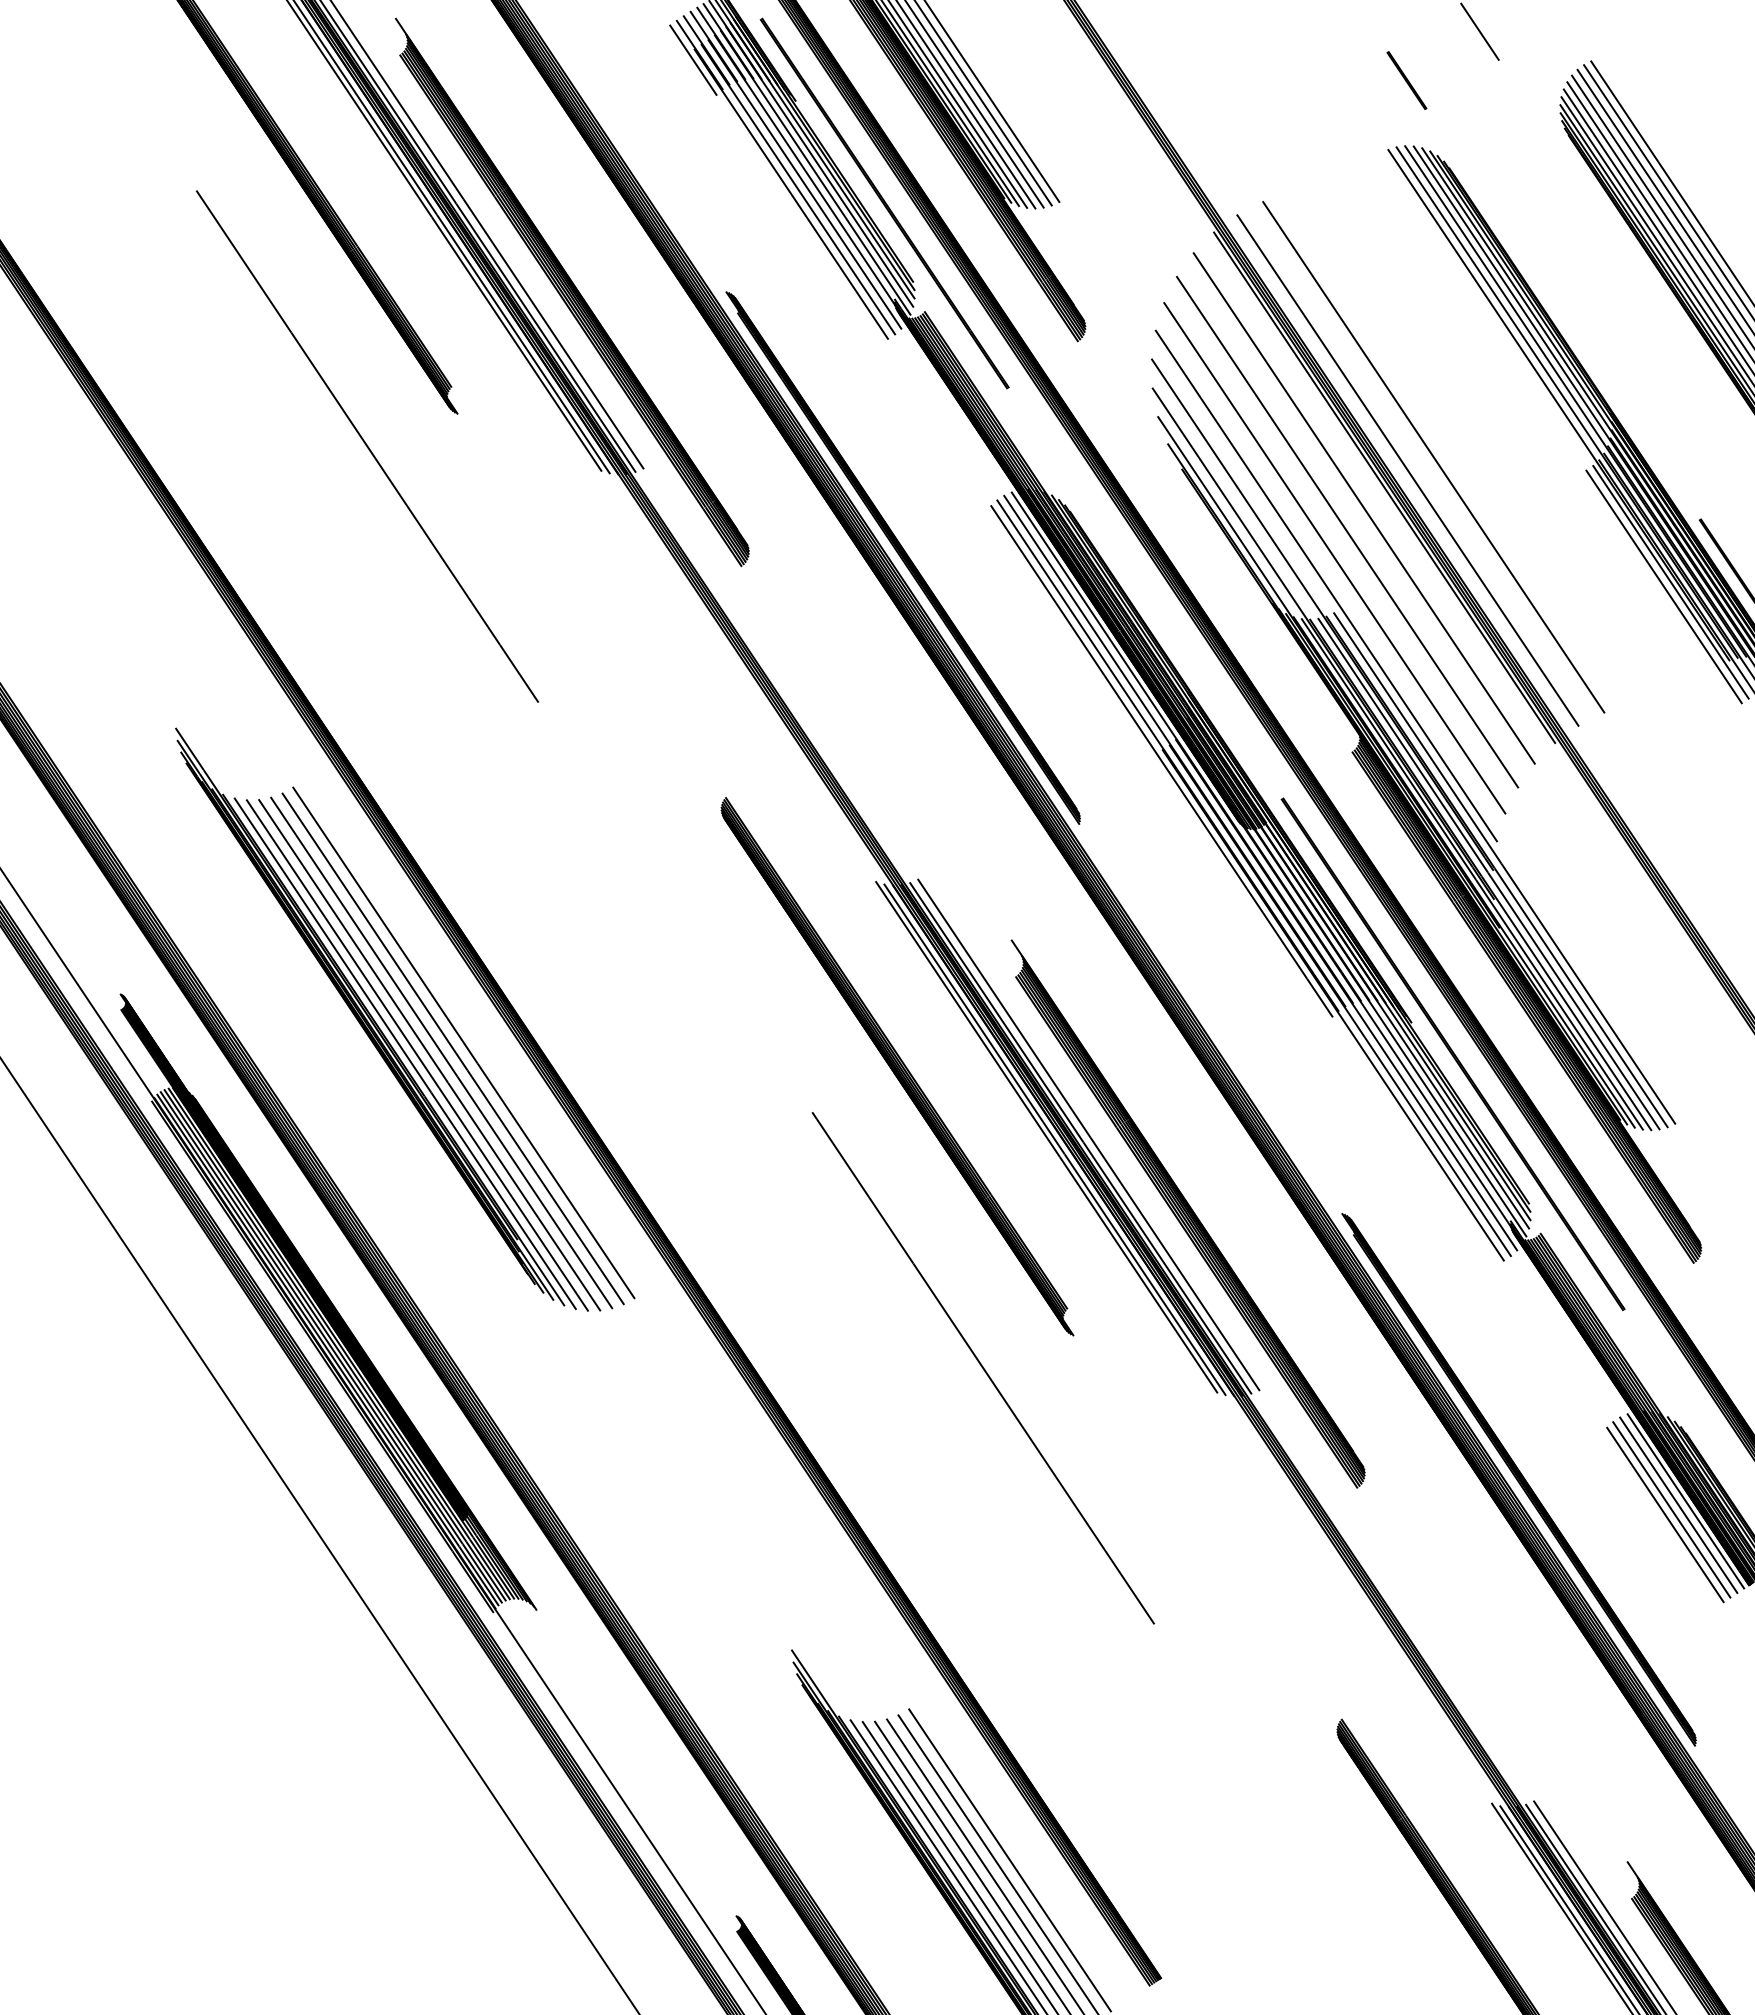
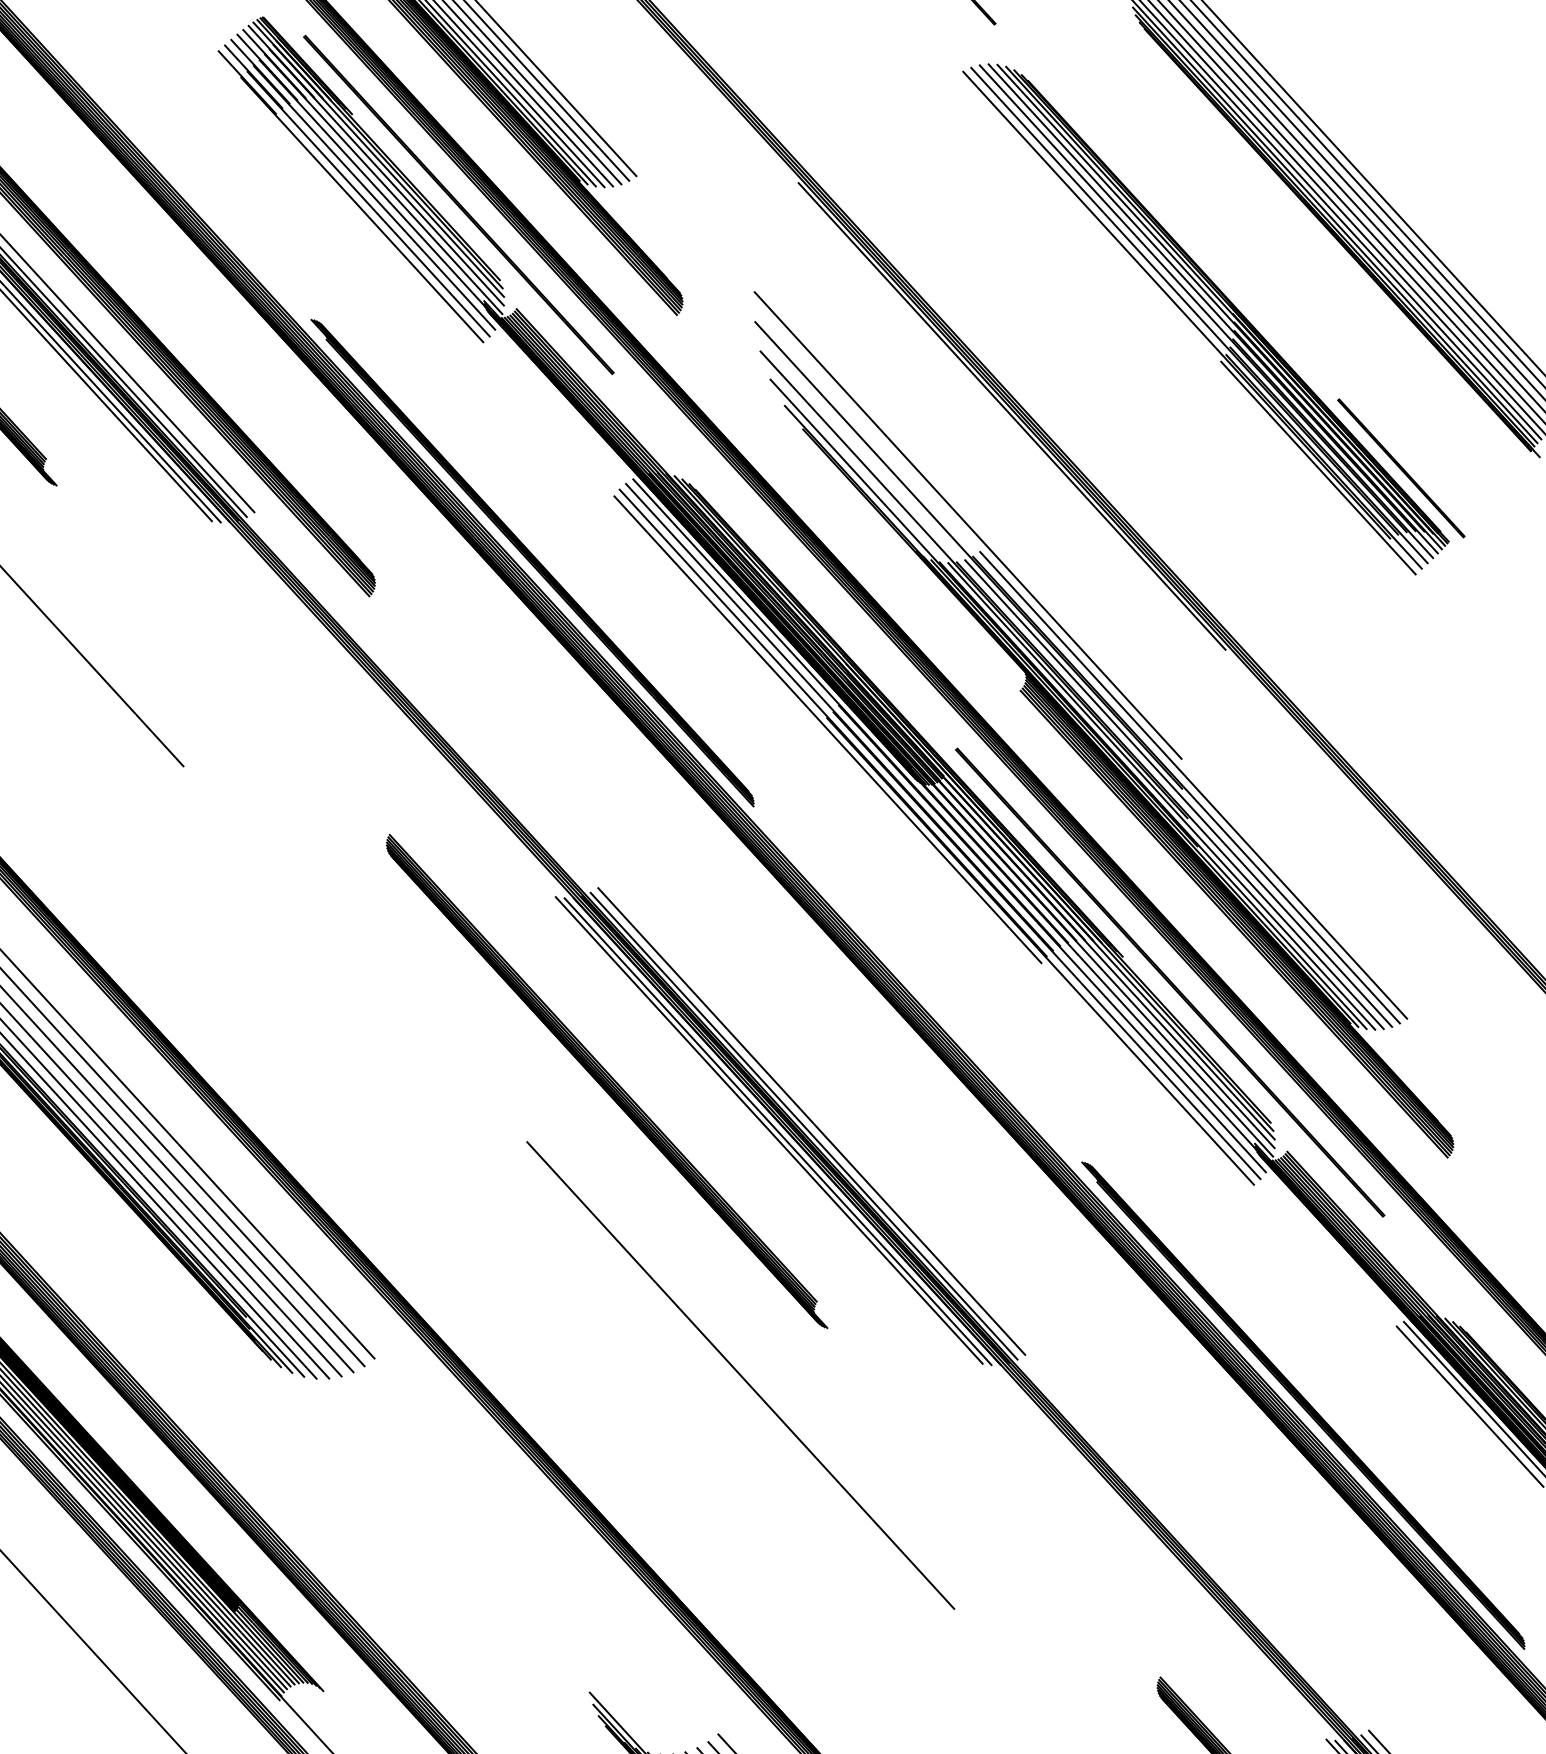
line: (693, 59) -> (241, 88), removed
line: (1433, 457) -> (1057, 377), removed
line: (1407, 470) -> (1032, 395), removed
line: (1364, 508) -> (994, 440), removed
line: (1347, 532) -> (981, 467), removed
line: (1334, 558) -> (972, 496), removed
line: (1663, 586) -> (1311, 473), removed
part: (1187, 1213) -> (924, 1186), removed
line: (1671, 1509) -> (1463, 1412), removed
line: (1665, 1514) -> (1458, 1418), removed

